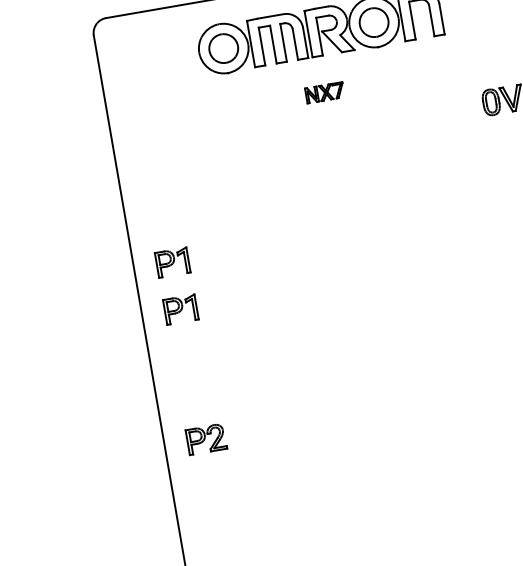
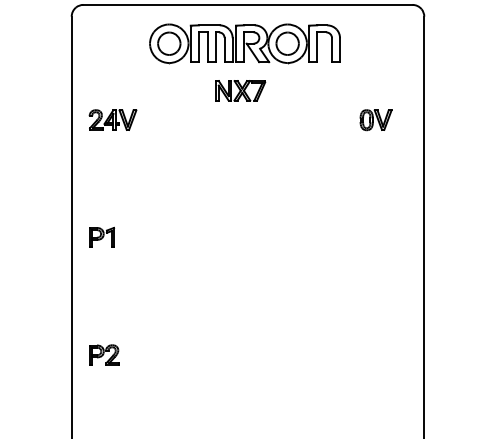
part: (324, 92) -> (240, 90), size x1.67
part: (168, 157) -> (112, 119), added
part: (171, 261) -> (101, 199), removed
part: (206, 438) -> (104, 354), moved

